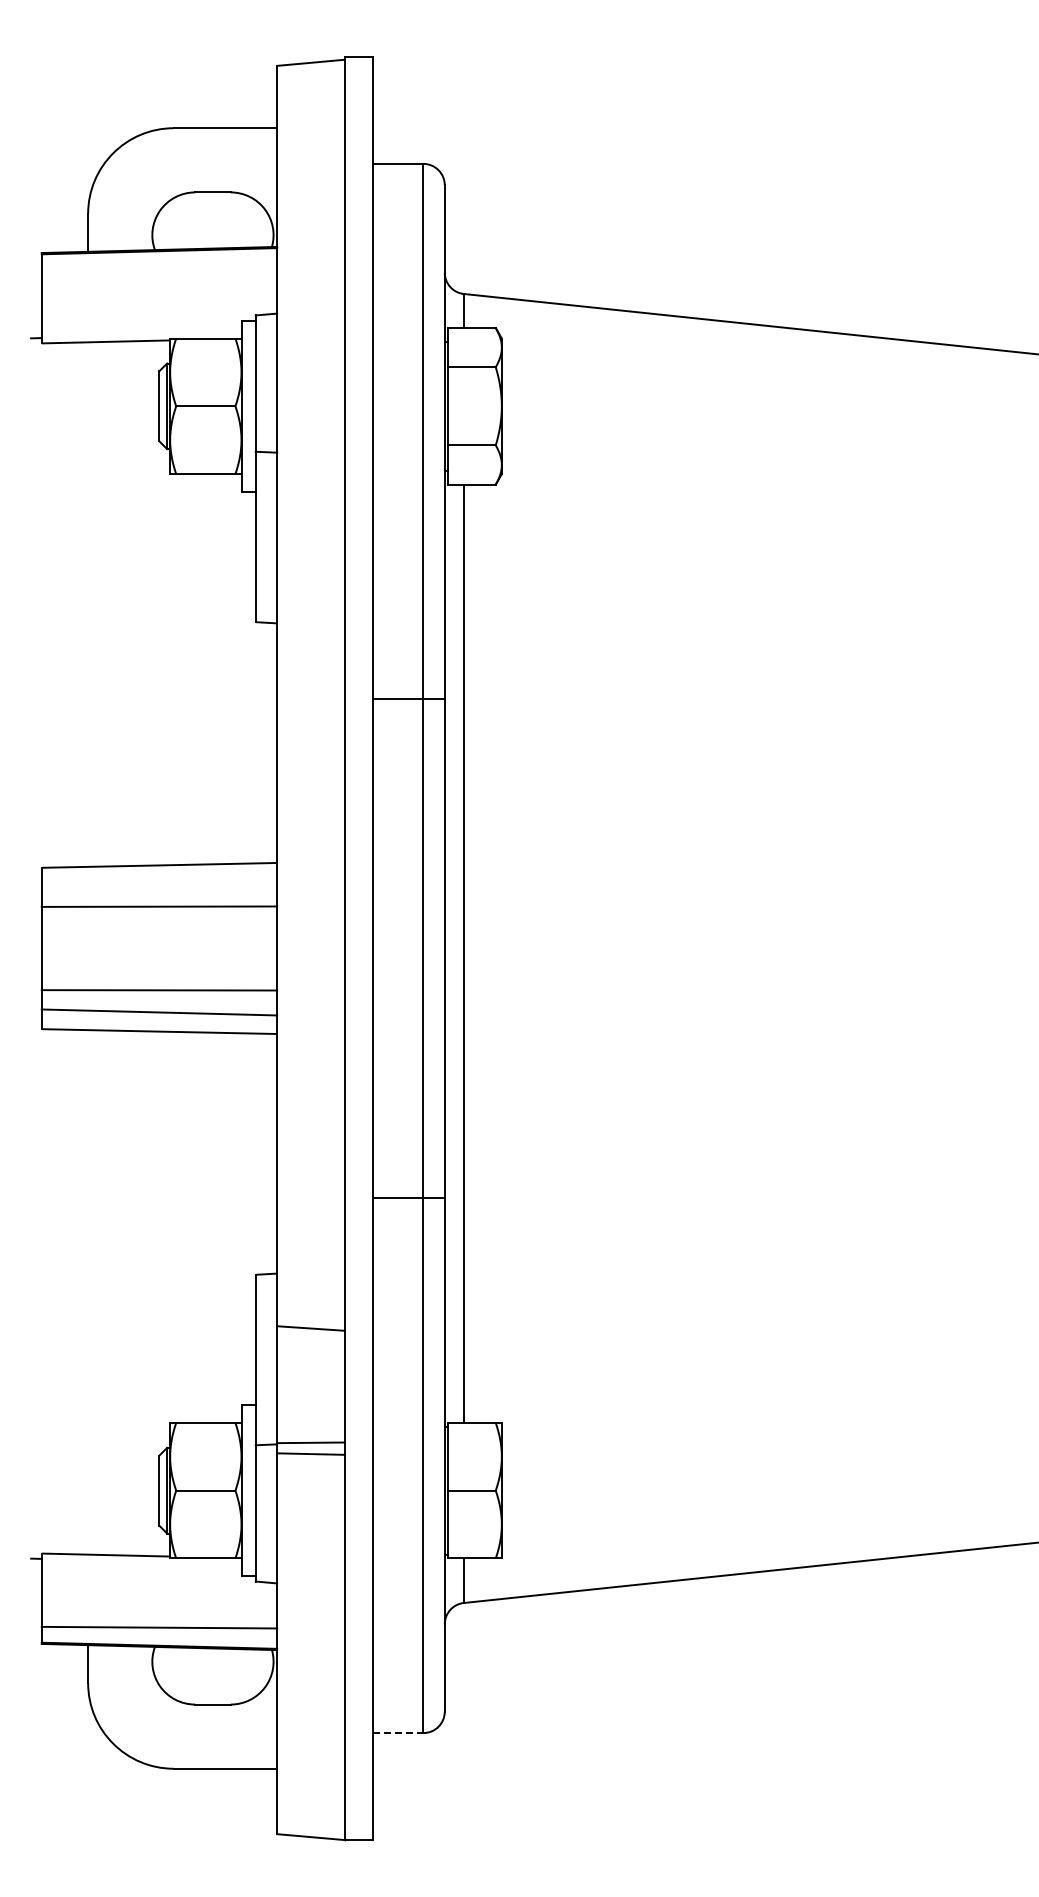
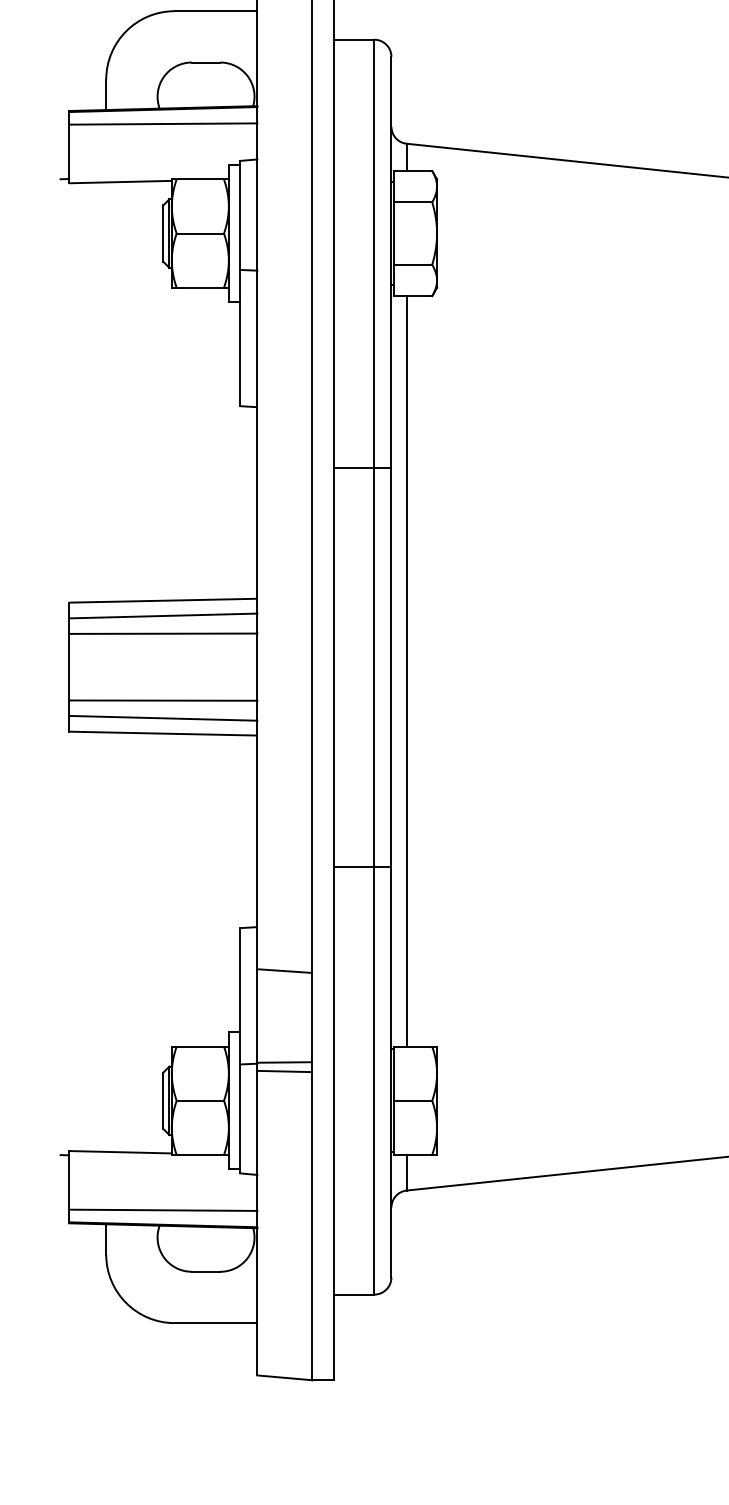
line: (159, 269) -> (163, 124), added
line: (159, 884) -> (163, 615), added
line: (398, 1733) -> (354, 1294), dashed -> solid

